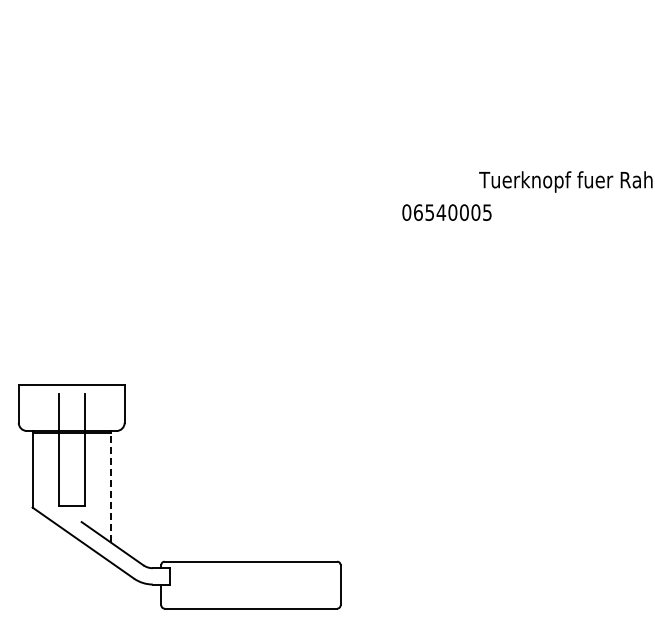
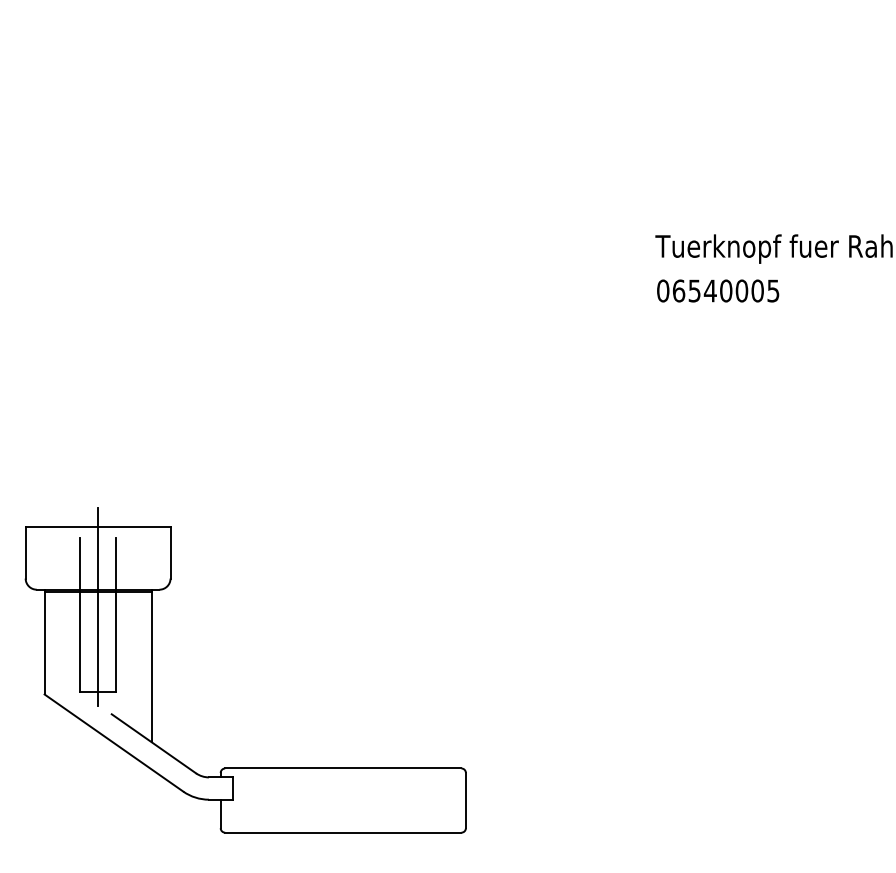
text: (446, 212) -> (717, 290), moved
line: (71, 443) -> (97, 606), added
line: (110, 487) -> (151, 666), dashed -> solid

